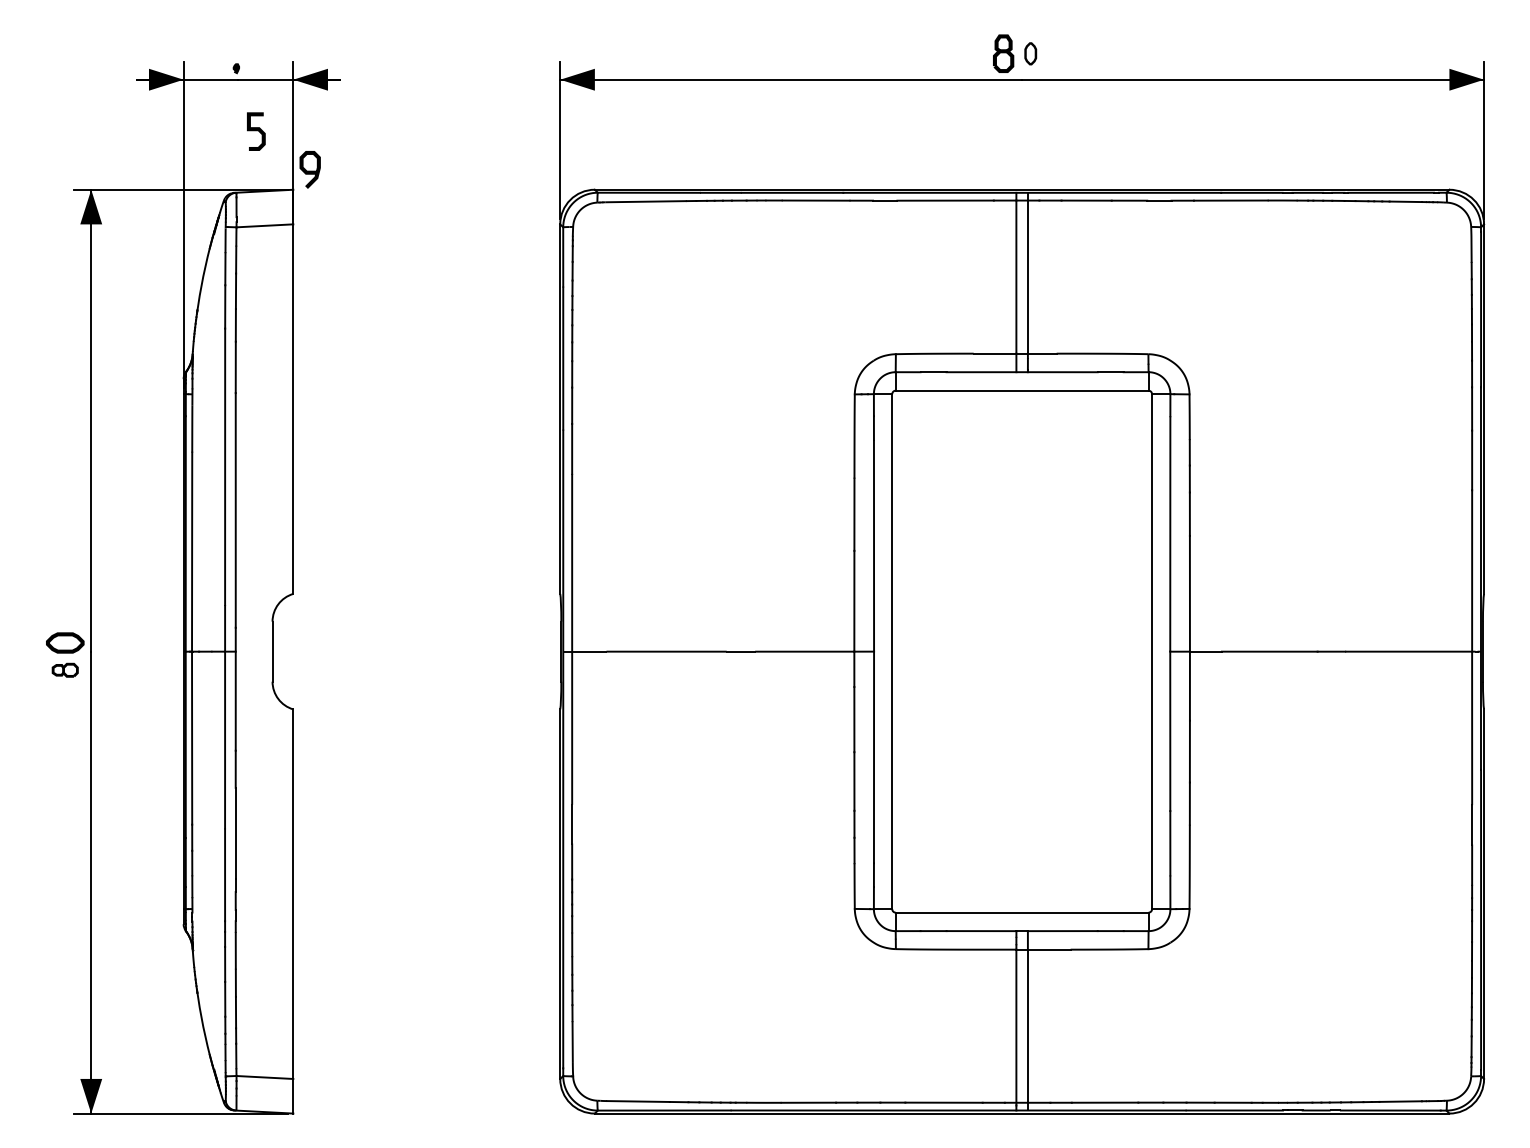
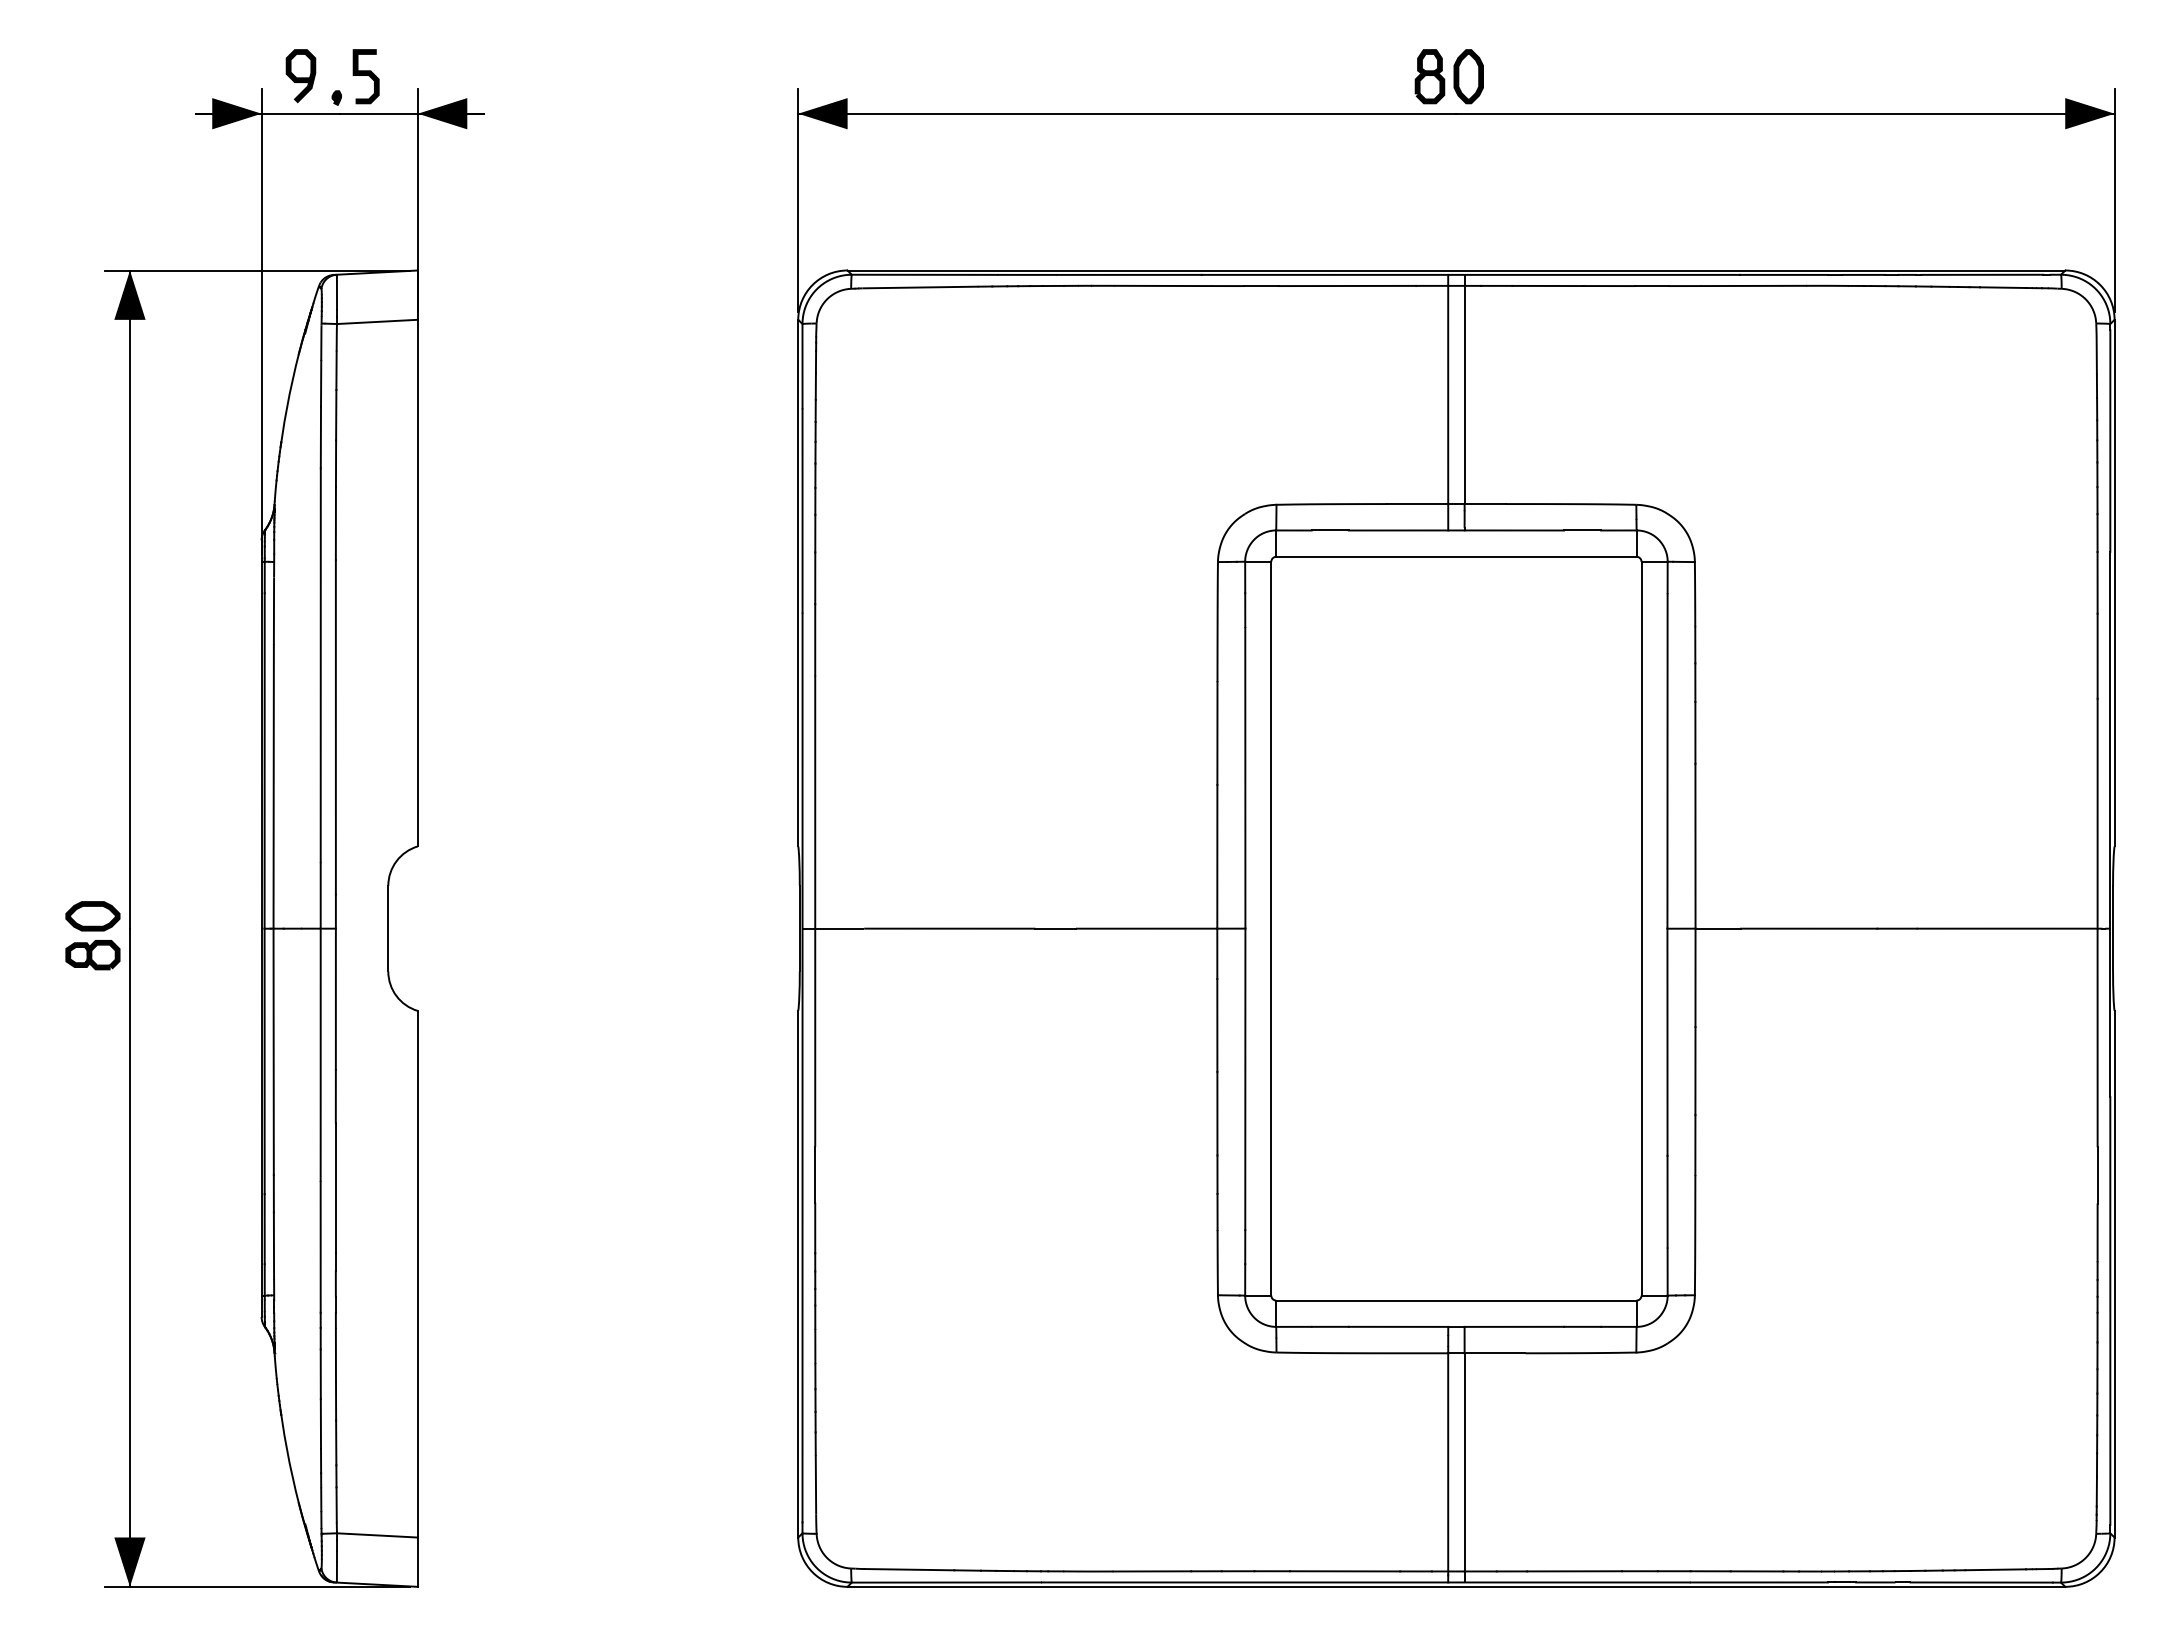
part: (1030, 53) -> (1468, 76), size x1.67
curve: (255, 130) -> (365, 75), moved
curve: (309, 170) -> (300, 77), moved
part: (64, 670) -> (92, 955), size x1.43

